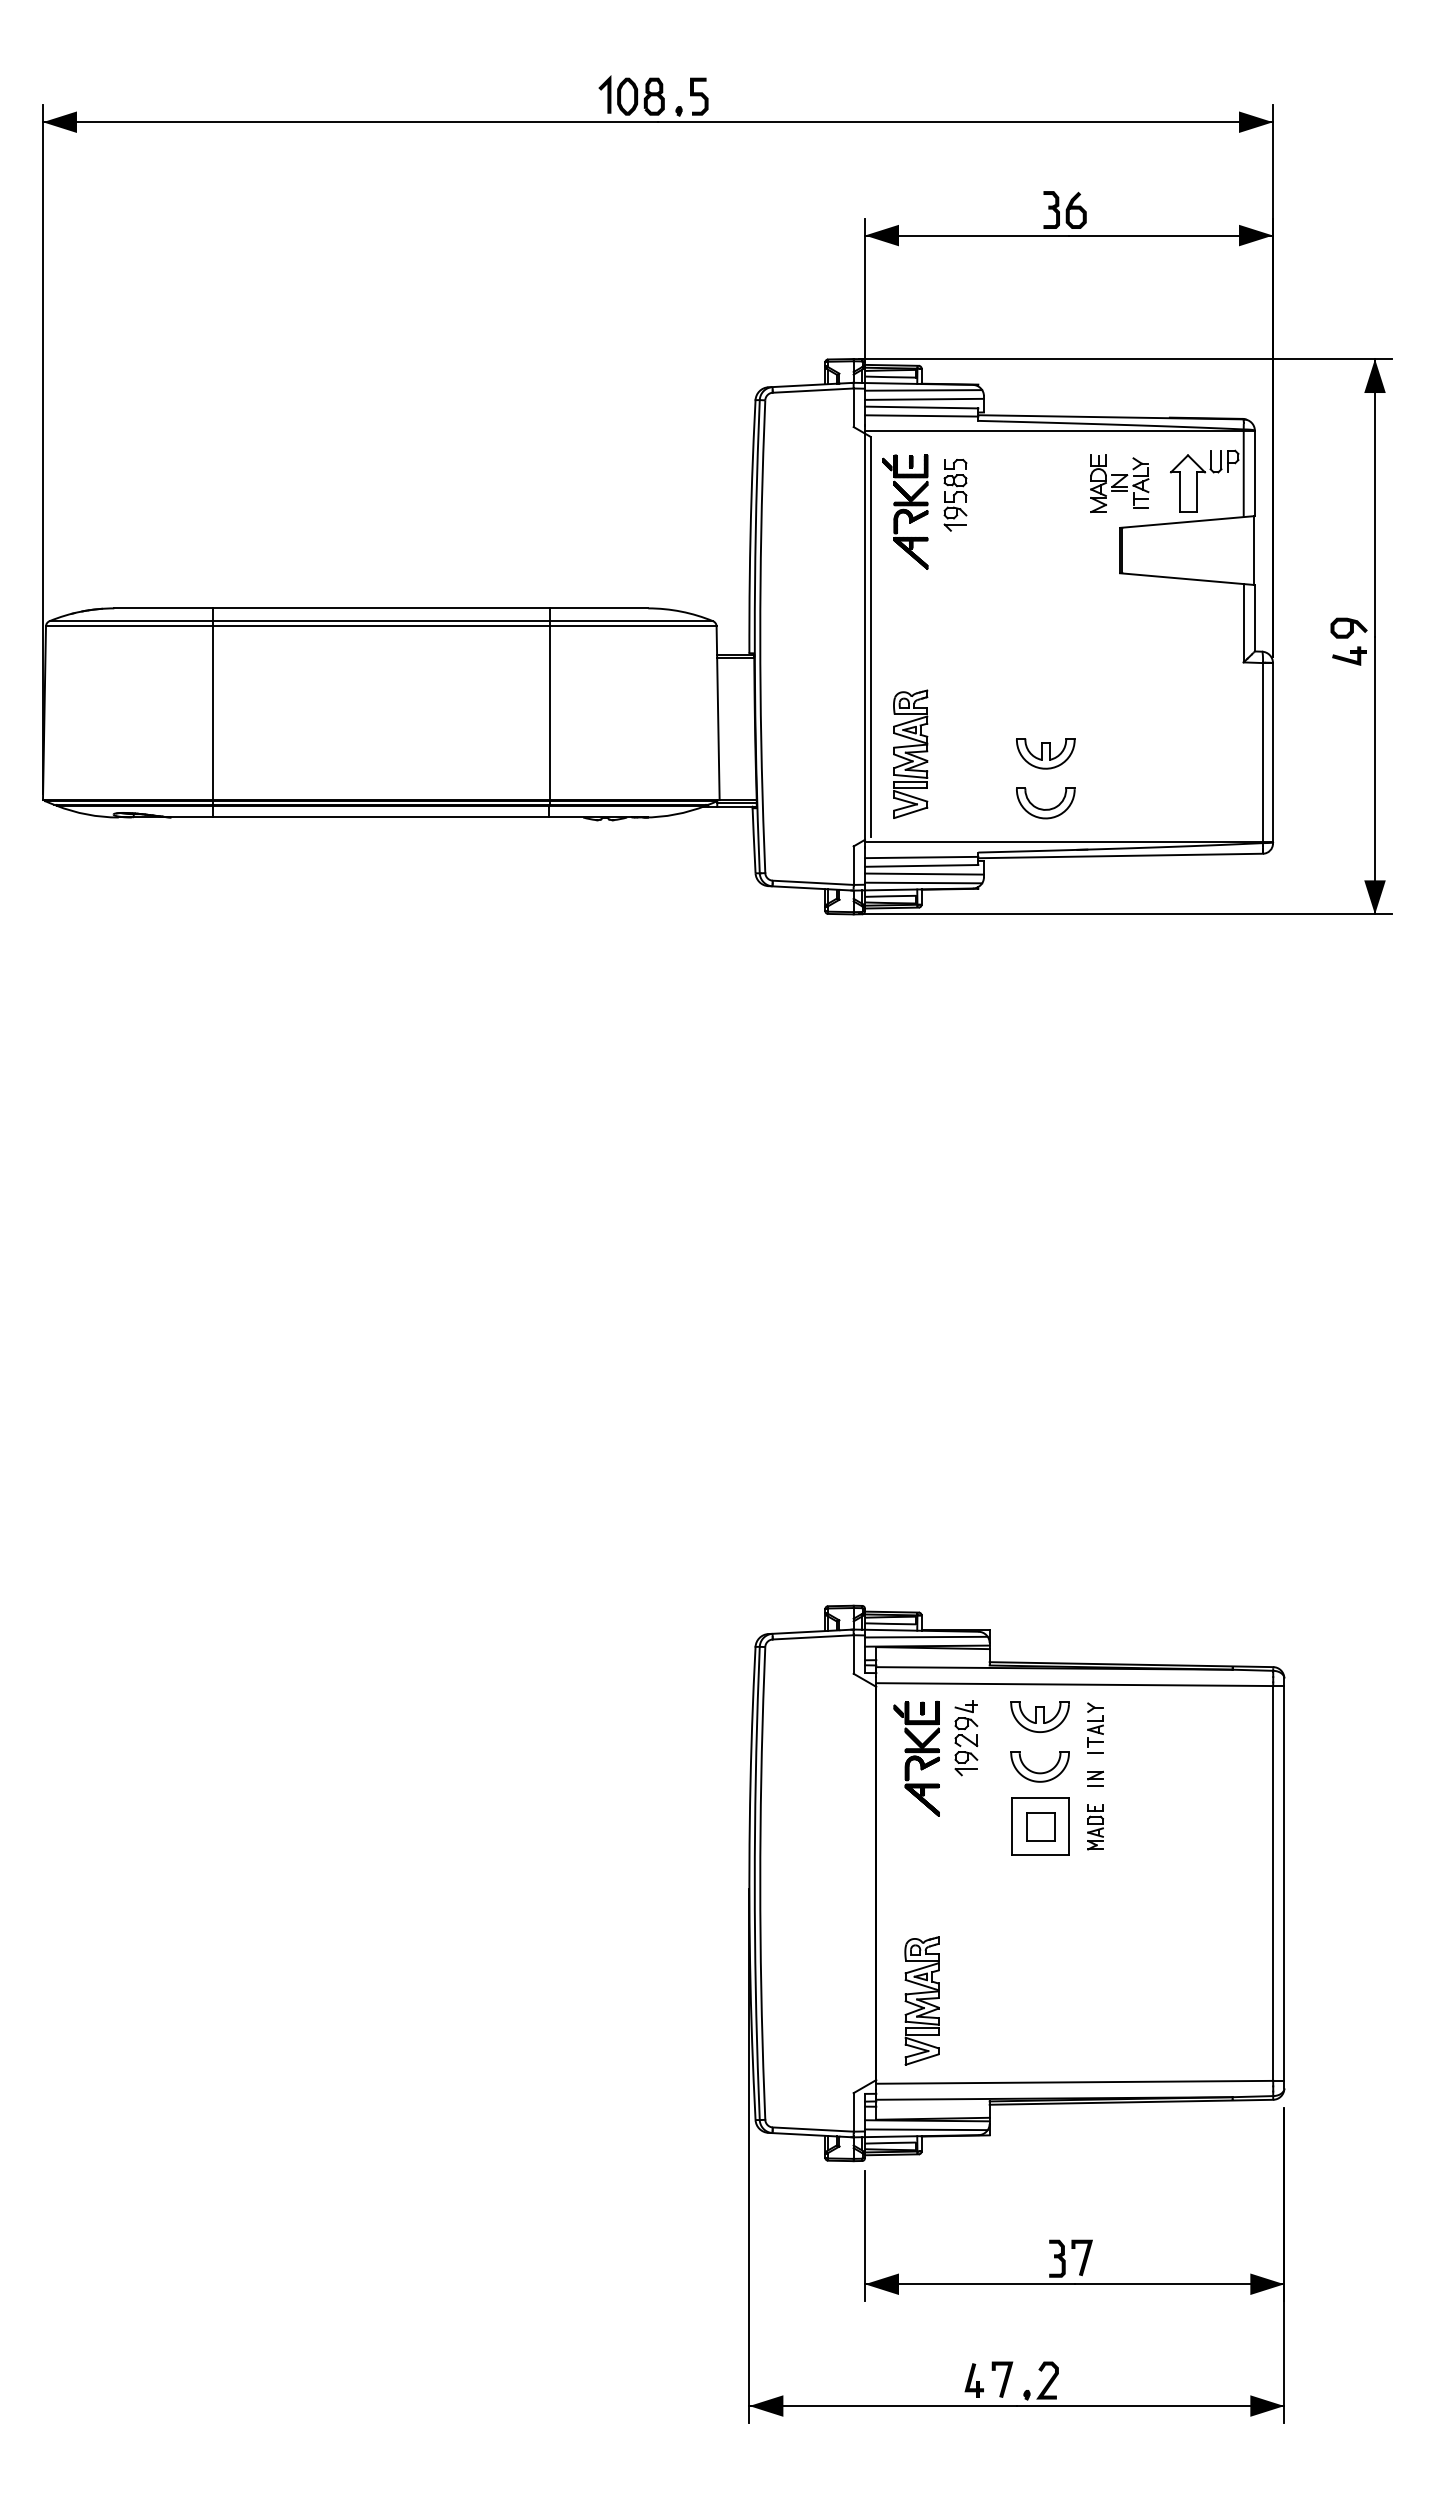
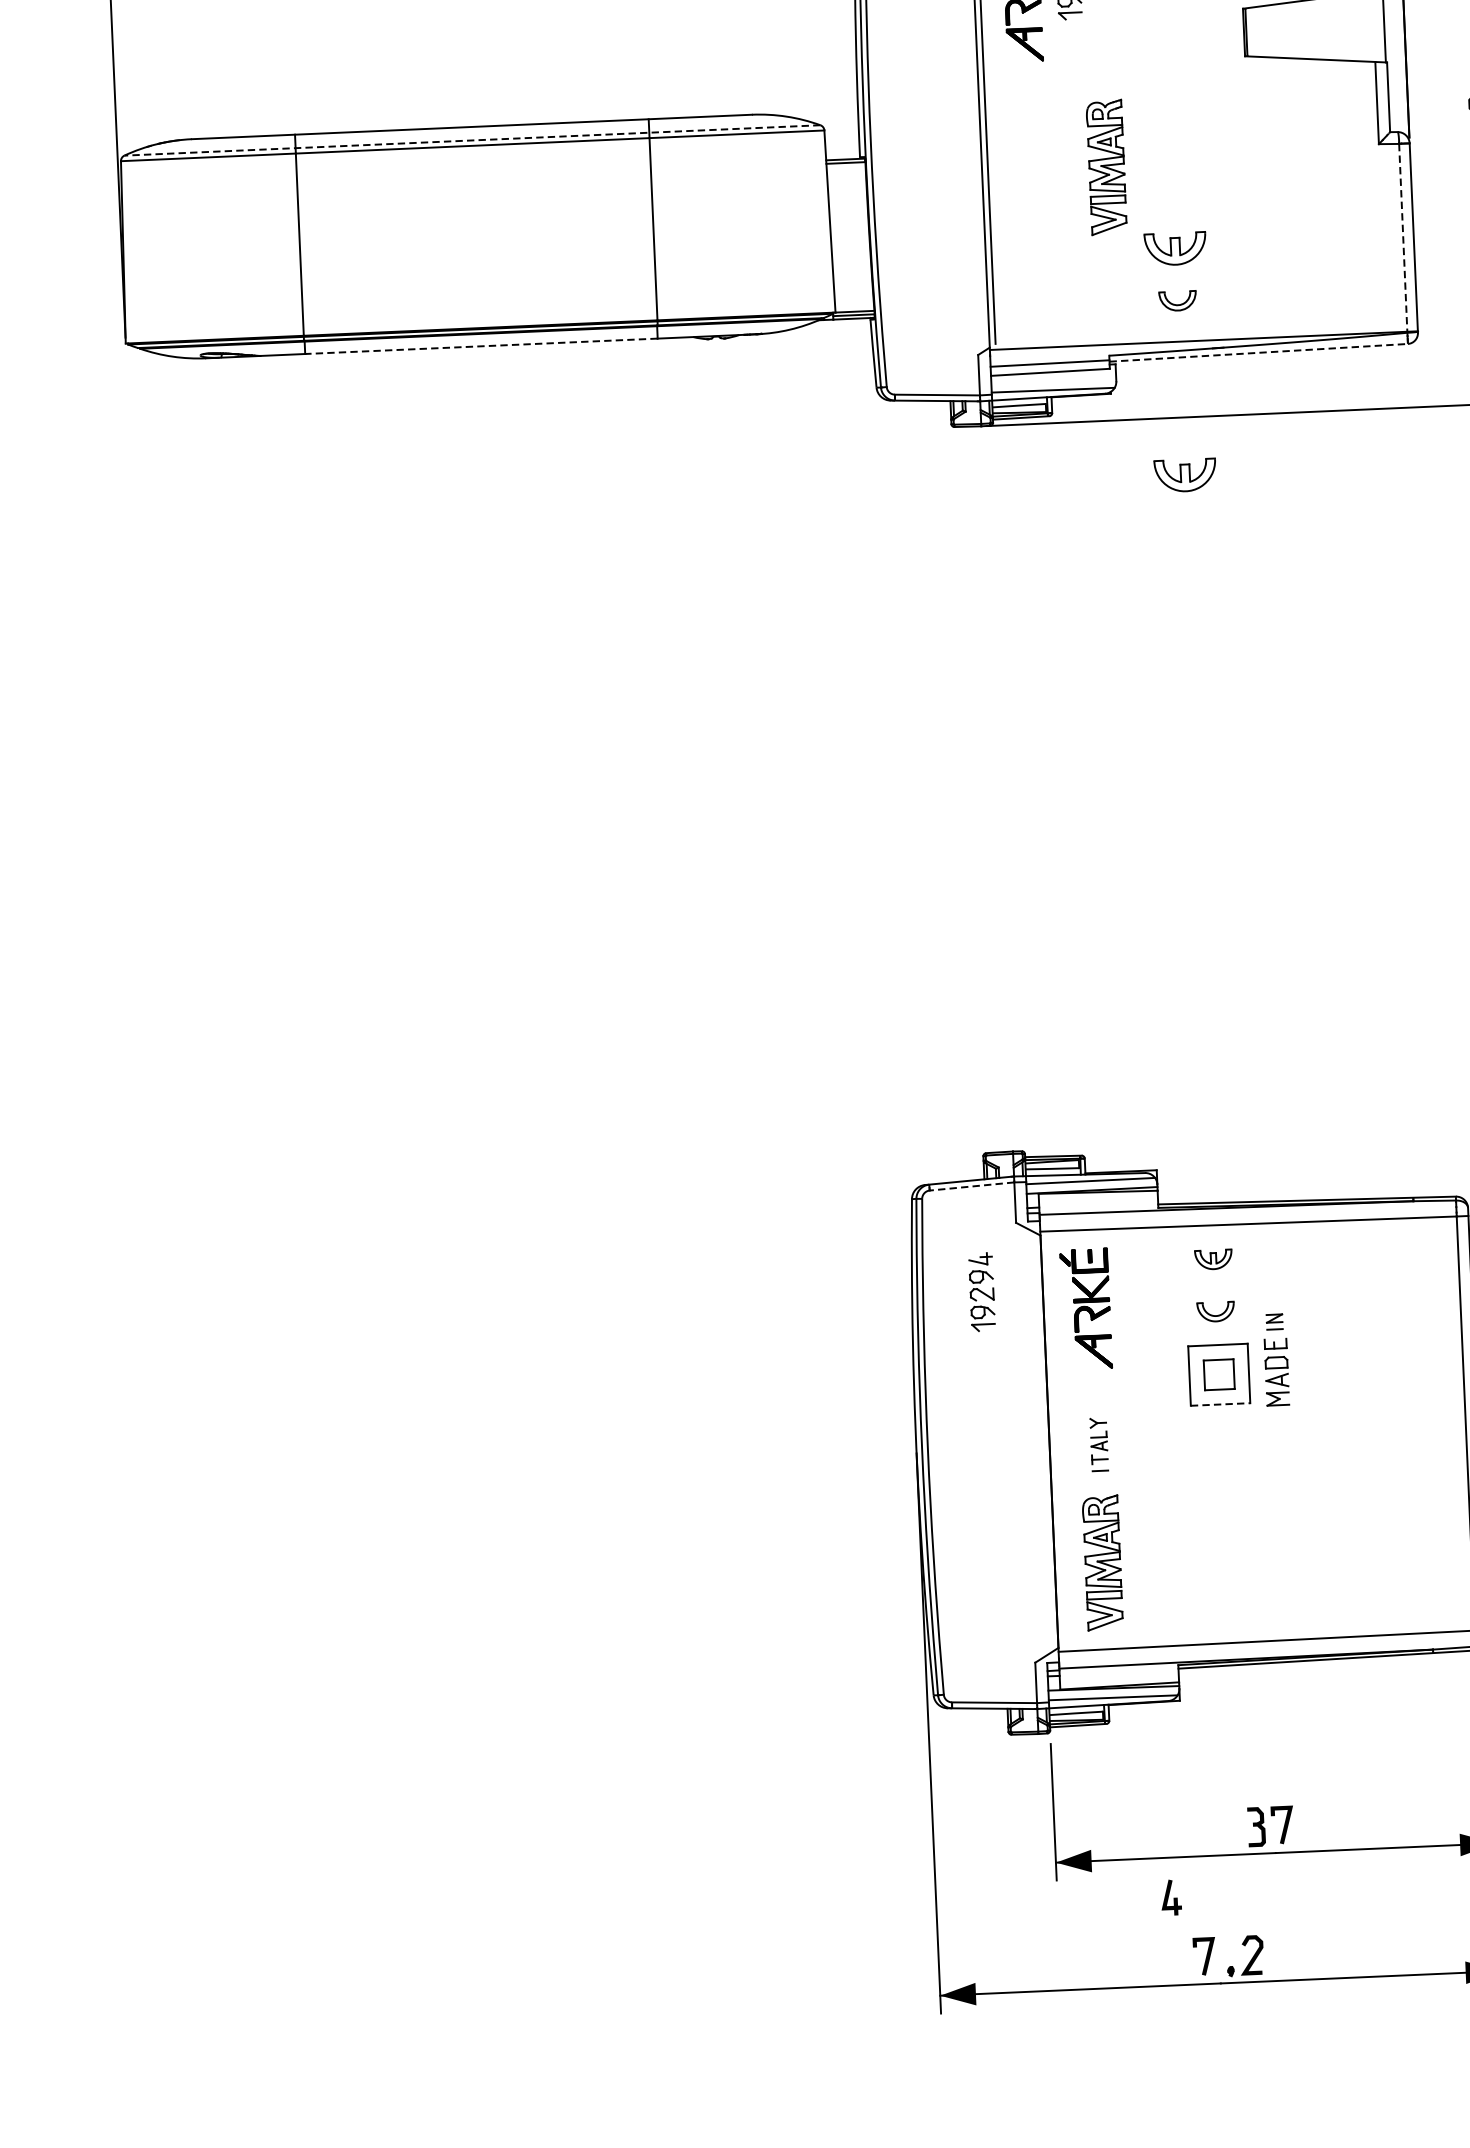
line: (381, 621) -> (472, 140), solid -> dashed
part: (910, 753) -> (1106, 166), moved
line: (1262, 753) -> (1402, 238), solid -> dashed
part: (1045, 803) -> (1177, 301), size x0.6
line: (380, 817) -> (480, 346), solid -> dashed
line: (1121, 855) -> (1259, 352), solid -> dashed
line: (923, 873) -> (1052, 380), removed
part: (1045, 969) -> (1185, 475), added
line: (812, 1637) -> (971, 1186), solid -> dashed
part: (1039, 1716) -> (1212, 1259), size x0.6
part: (1095, 1727) -> (1099, 1443), moved
part: (966, 1738) -> (982, 1292), moved
part: (1039, 1766) -> (1215, 1311), size x0.6
part: (1095, 1827) -> (1276, 1373), size x1.4
line: (1041, 1855) -> (1221, 1404), solid -> dashed
part: (973, 2380) -> (1170, 1897), moved

